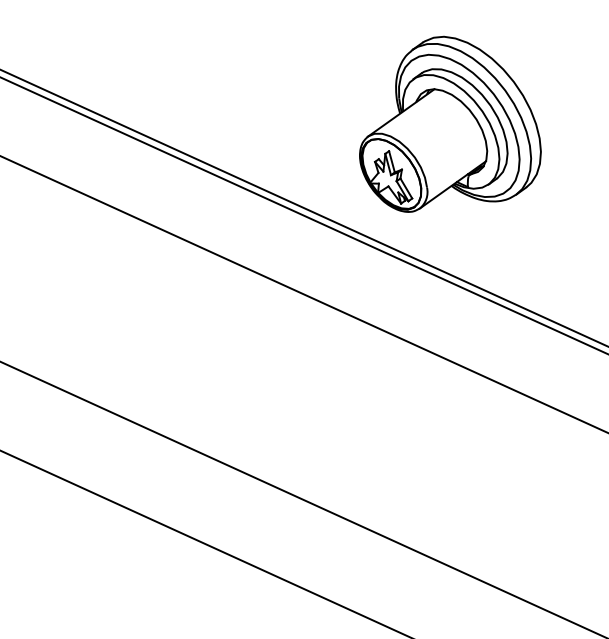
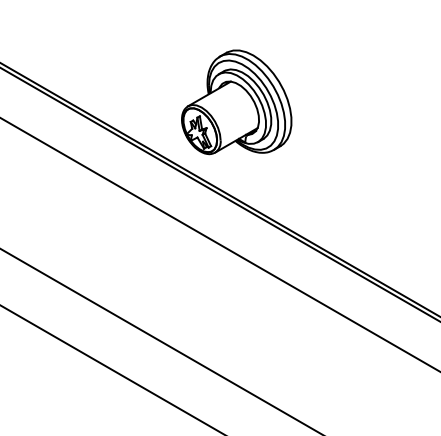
part: (447, 122) -> (236, 102), moved

